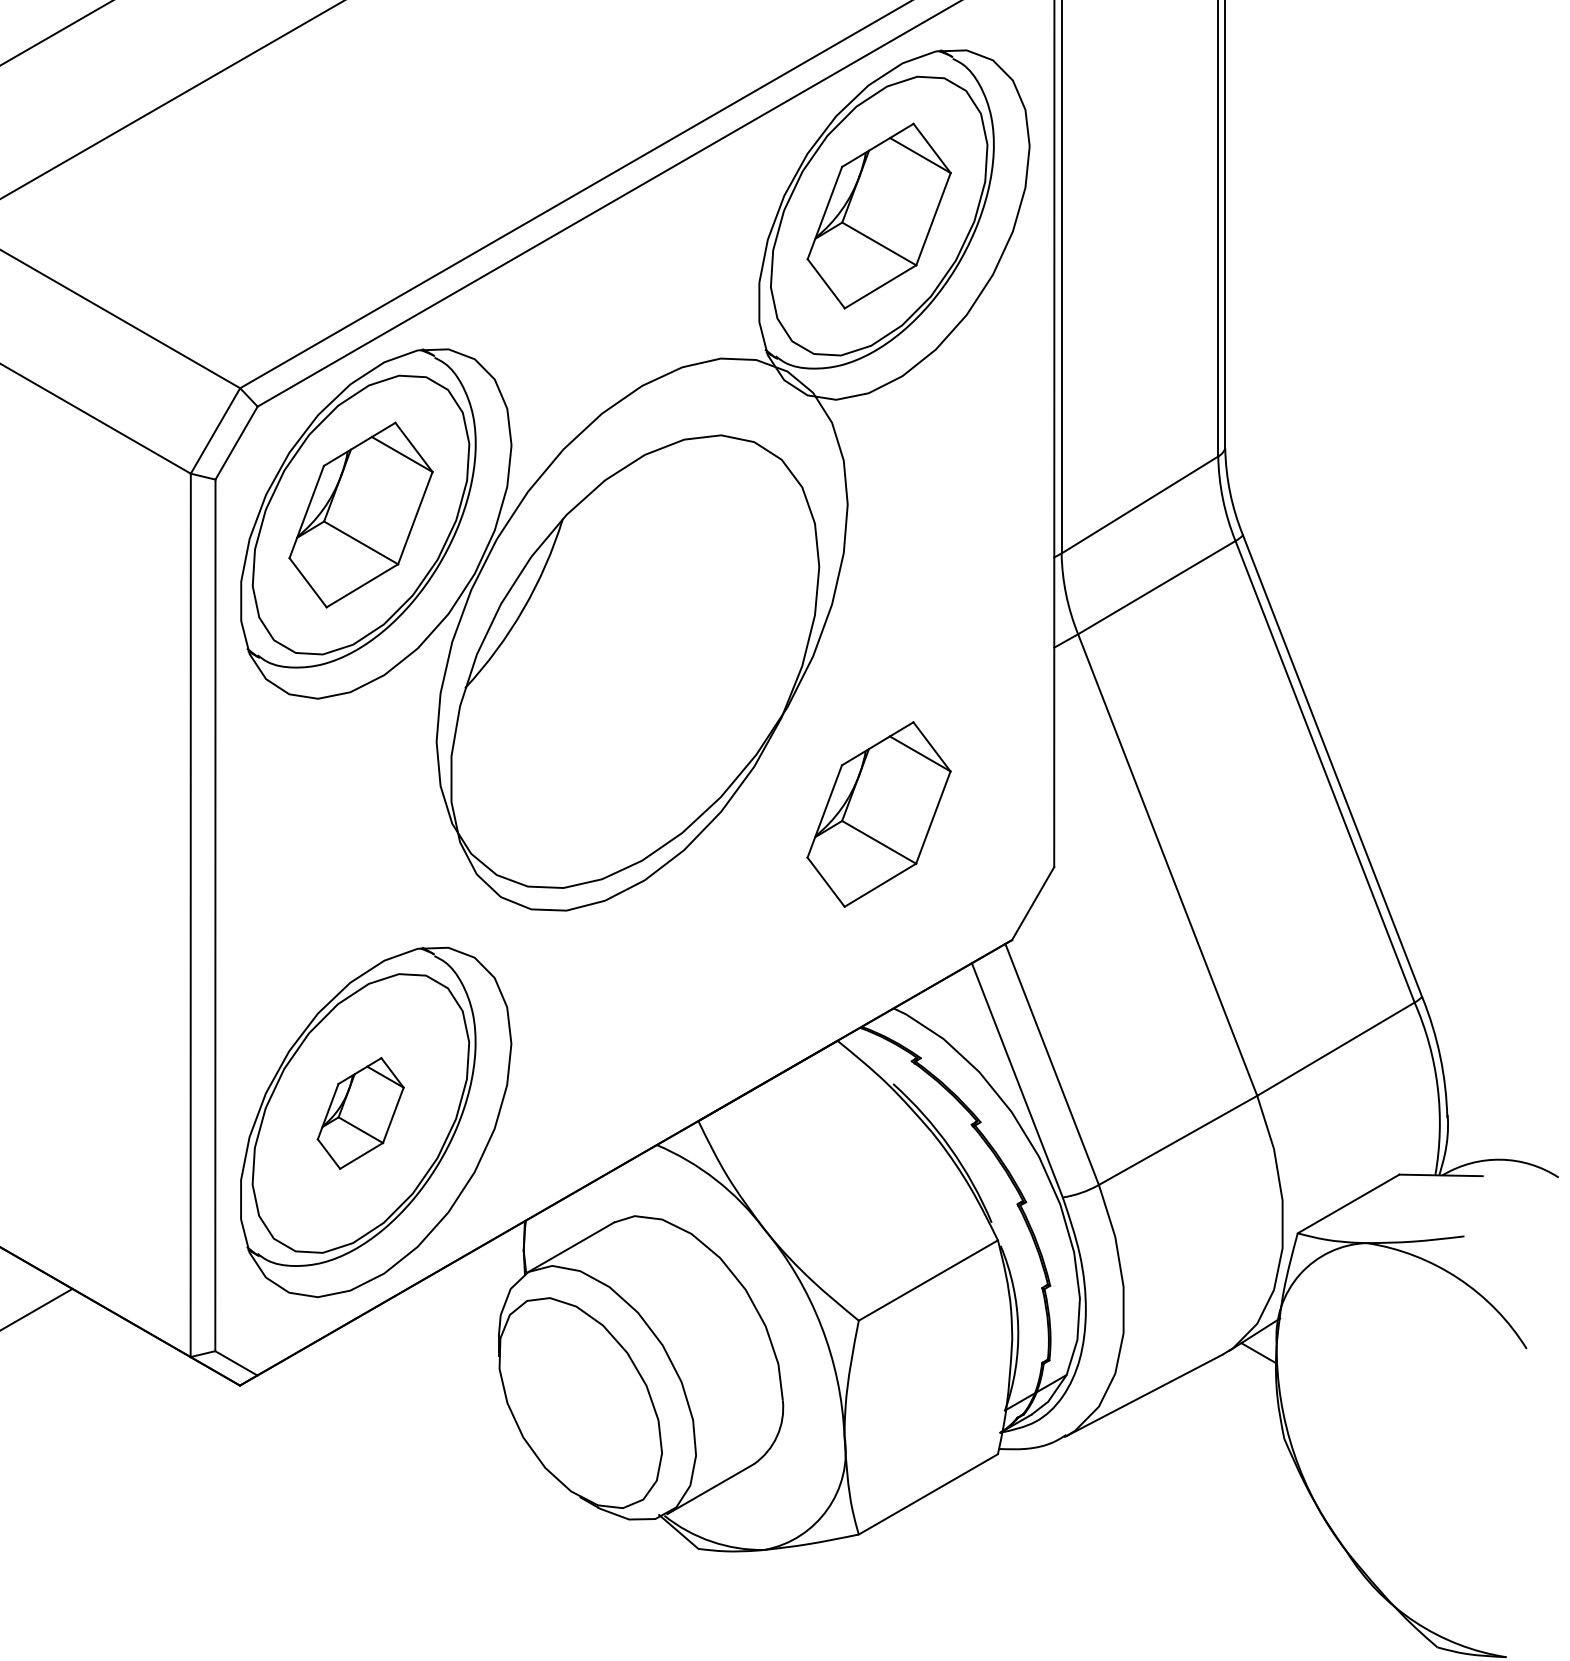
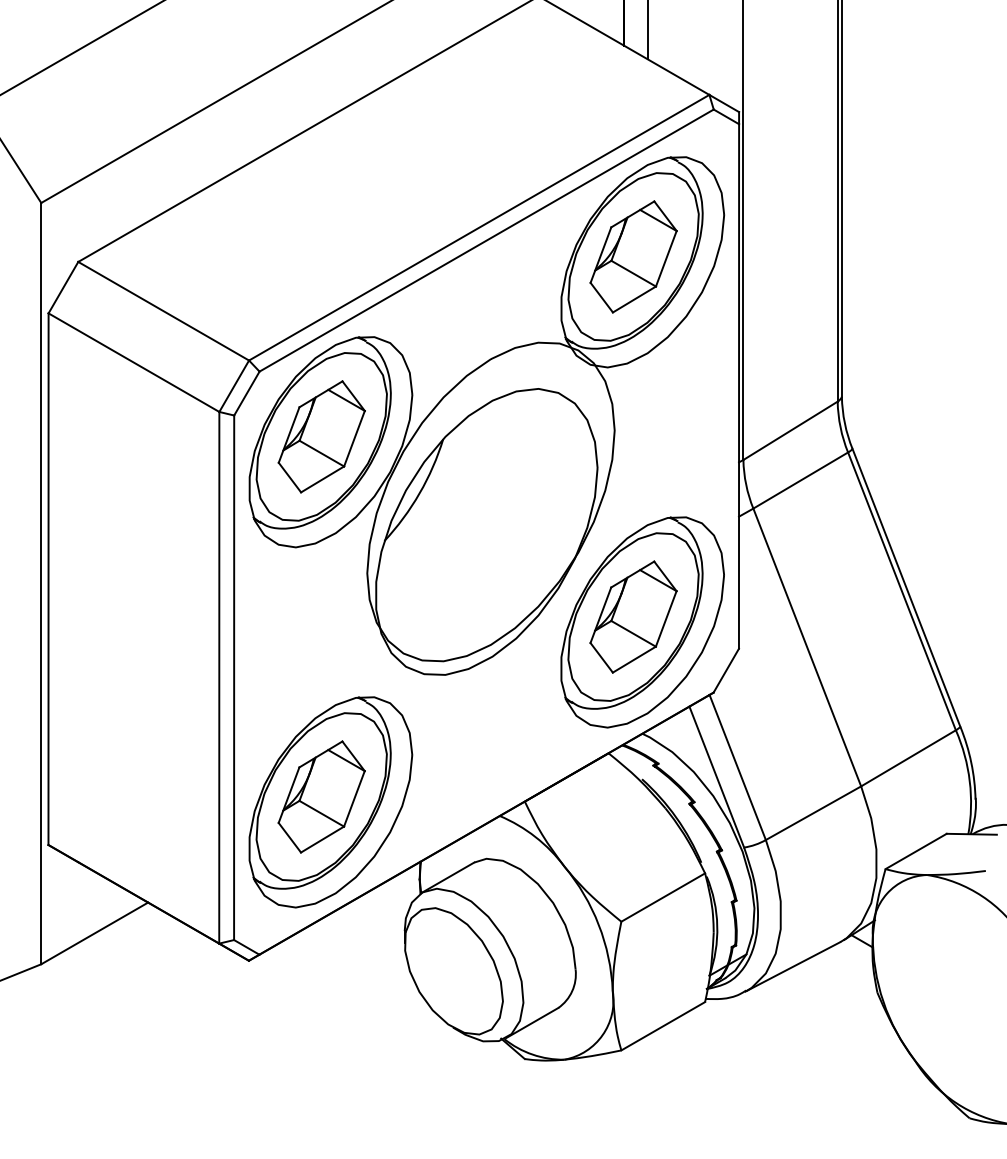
part: (893, 823) -> (642, 622), added
part: (360, 1112) -> (321, 796), size x1.67

